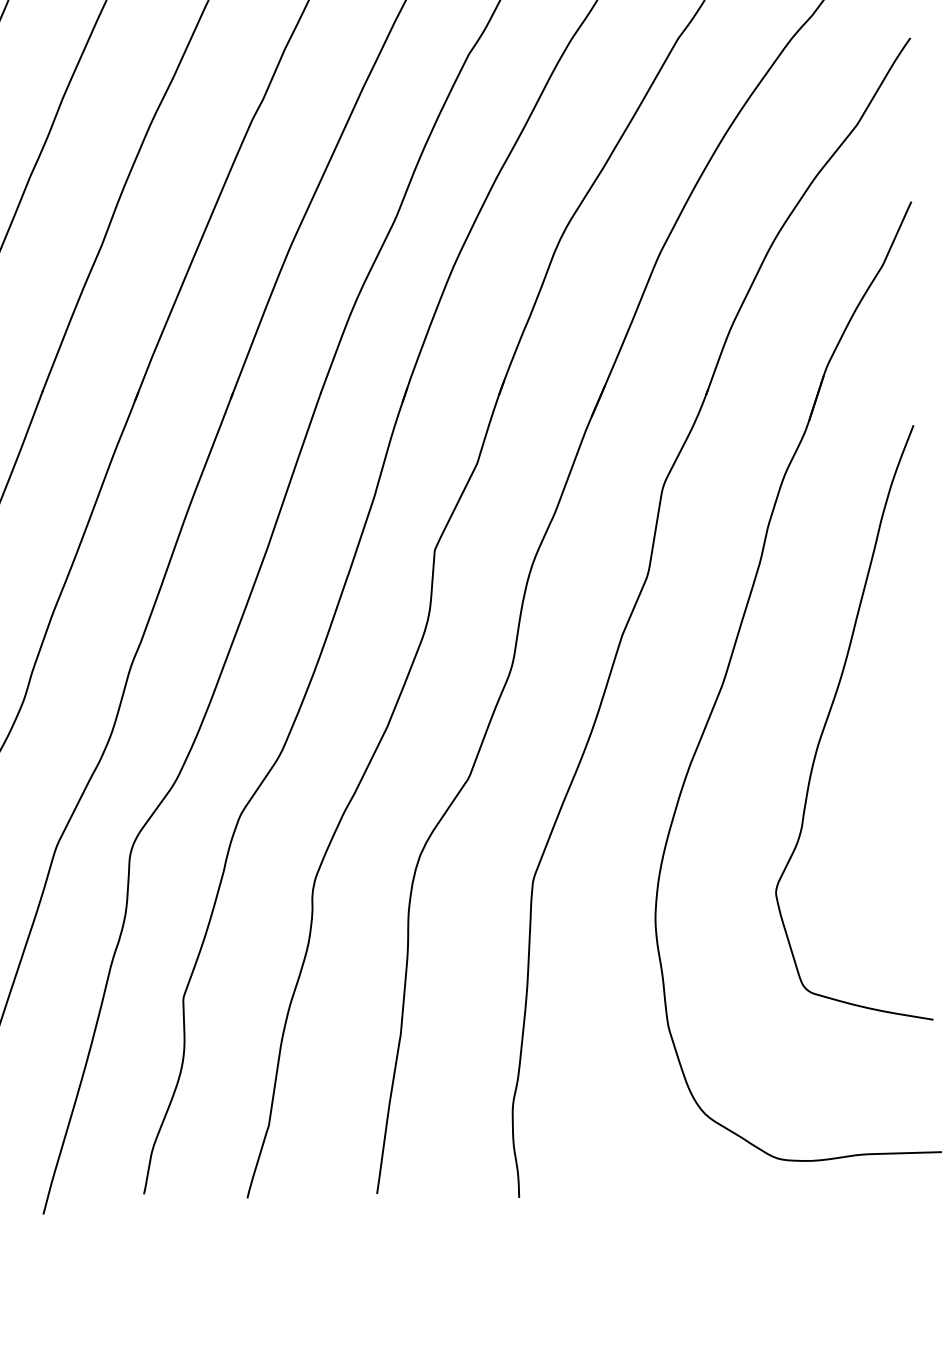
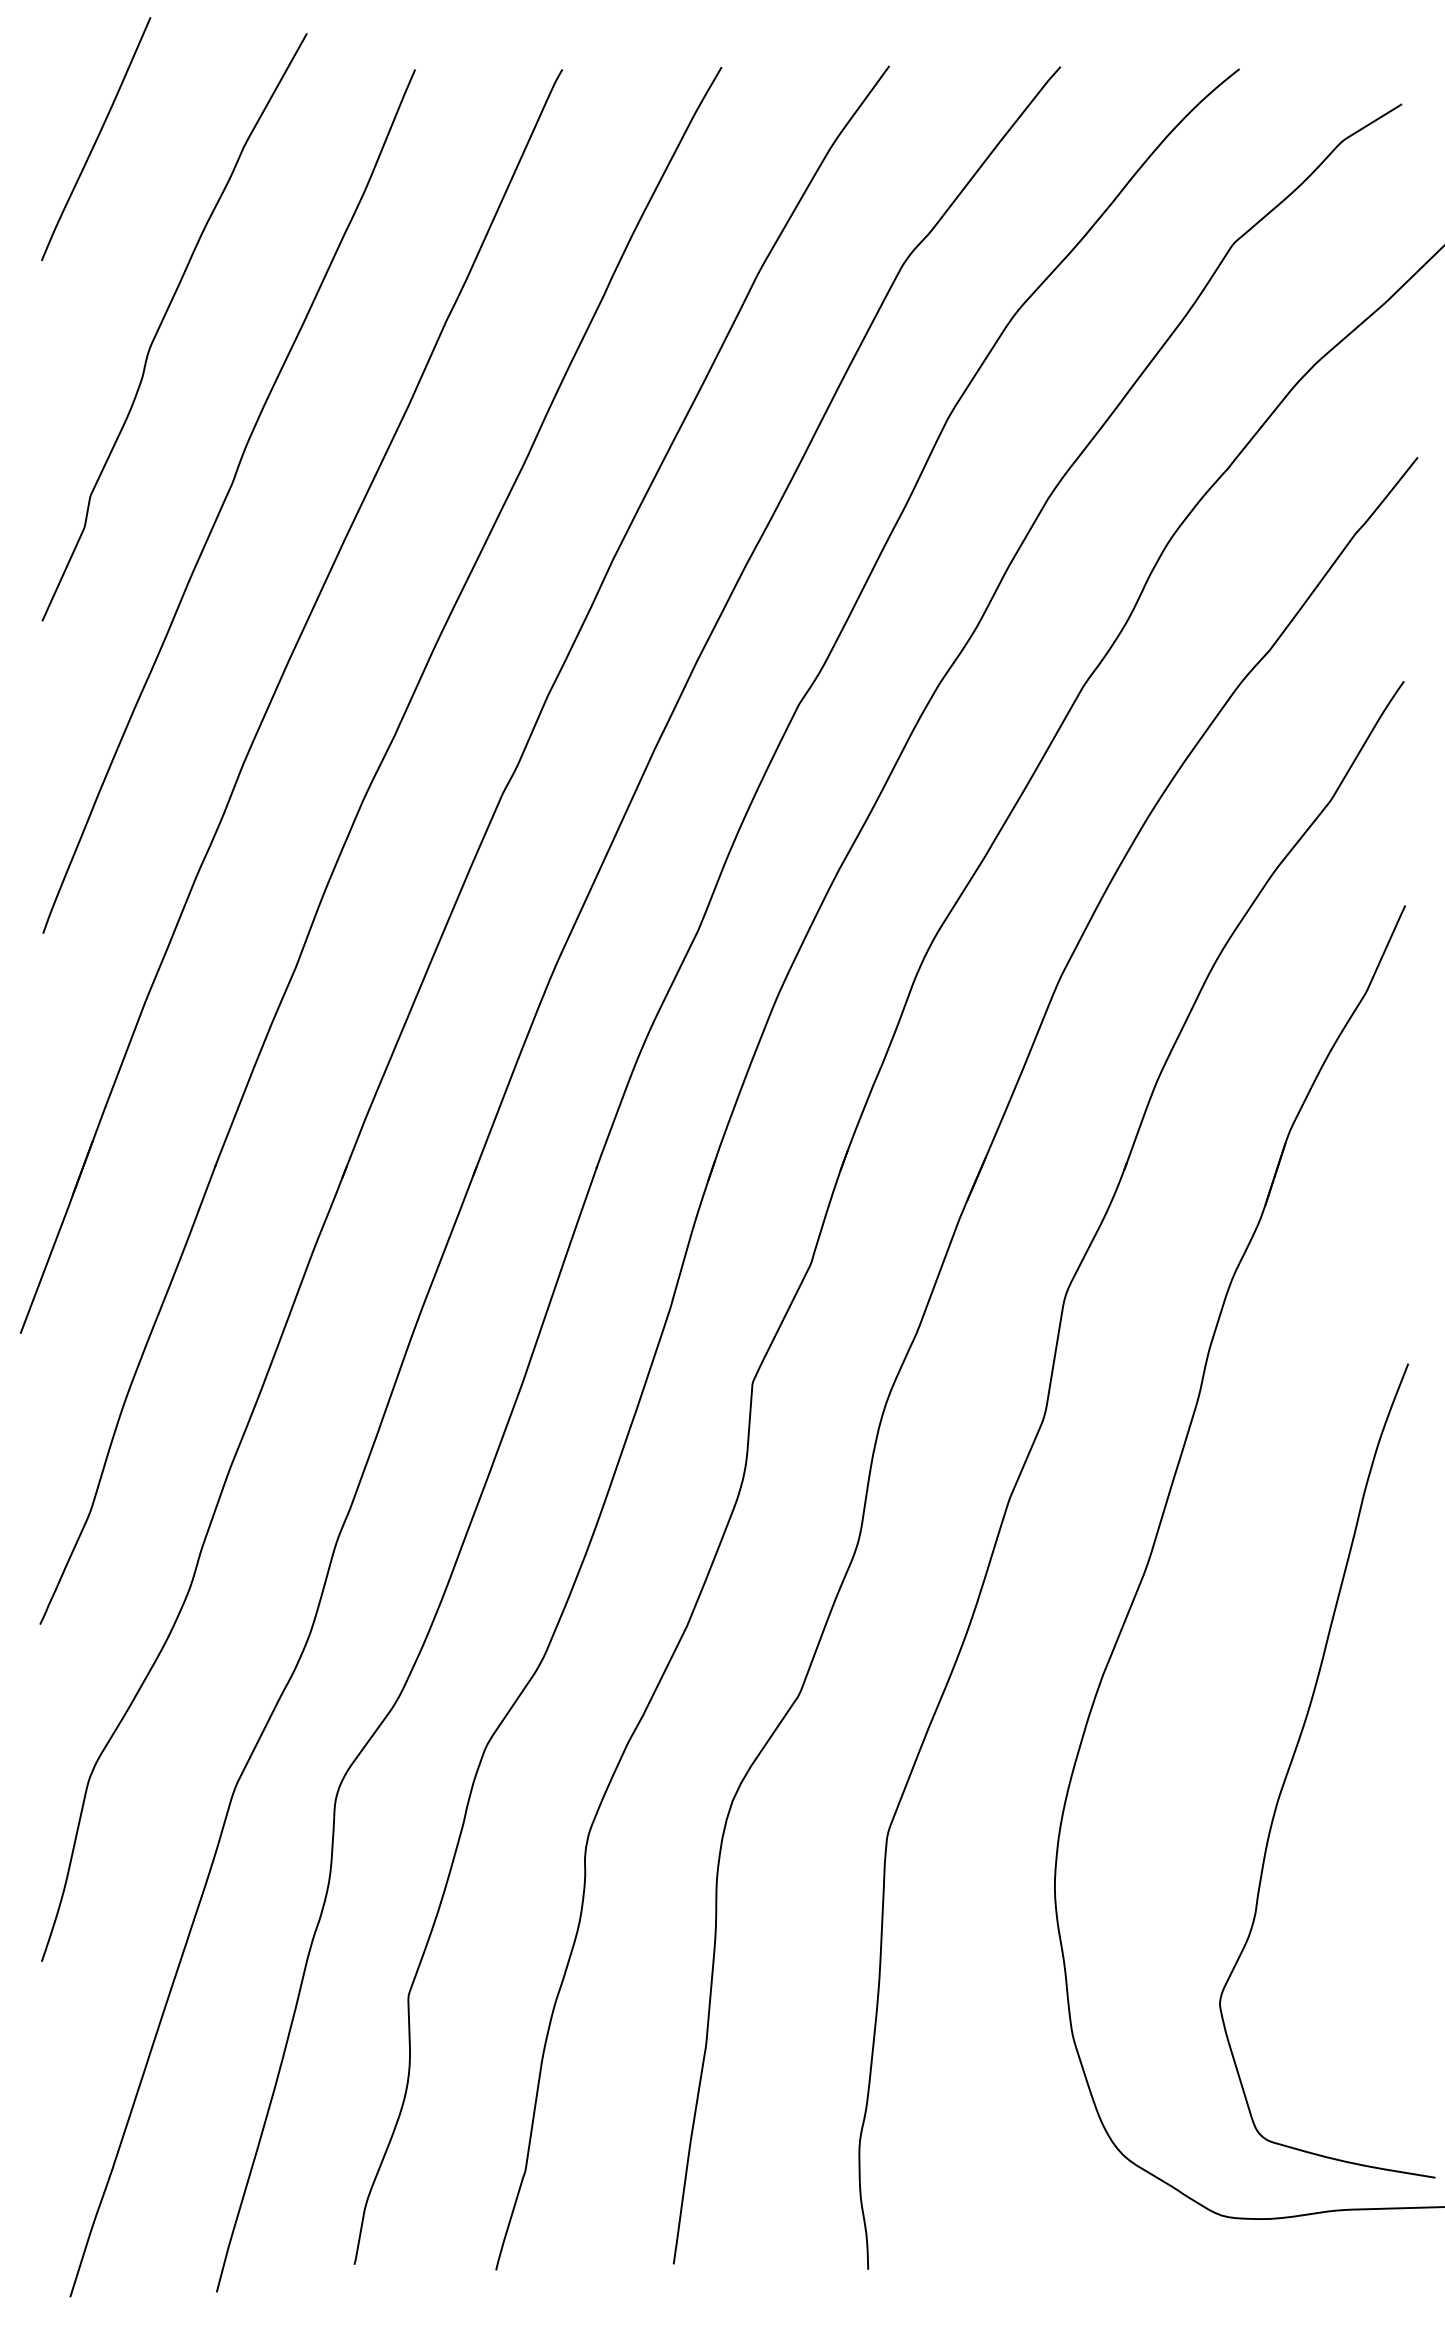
curve: (829, 714) -> (1293, 1759), moved

